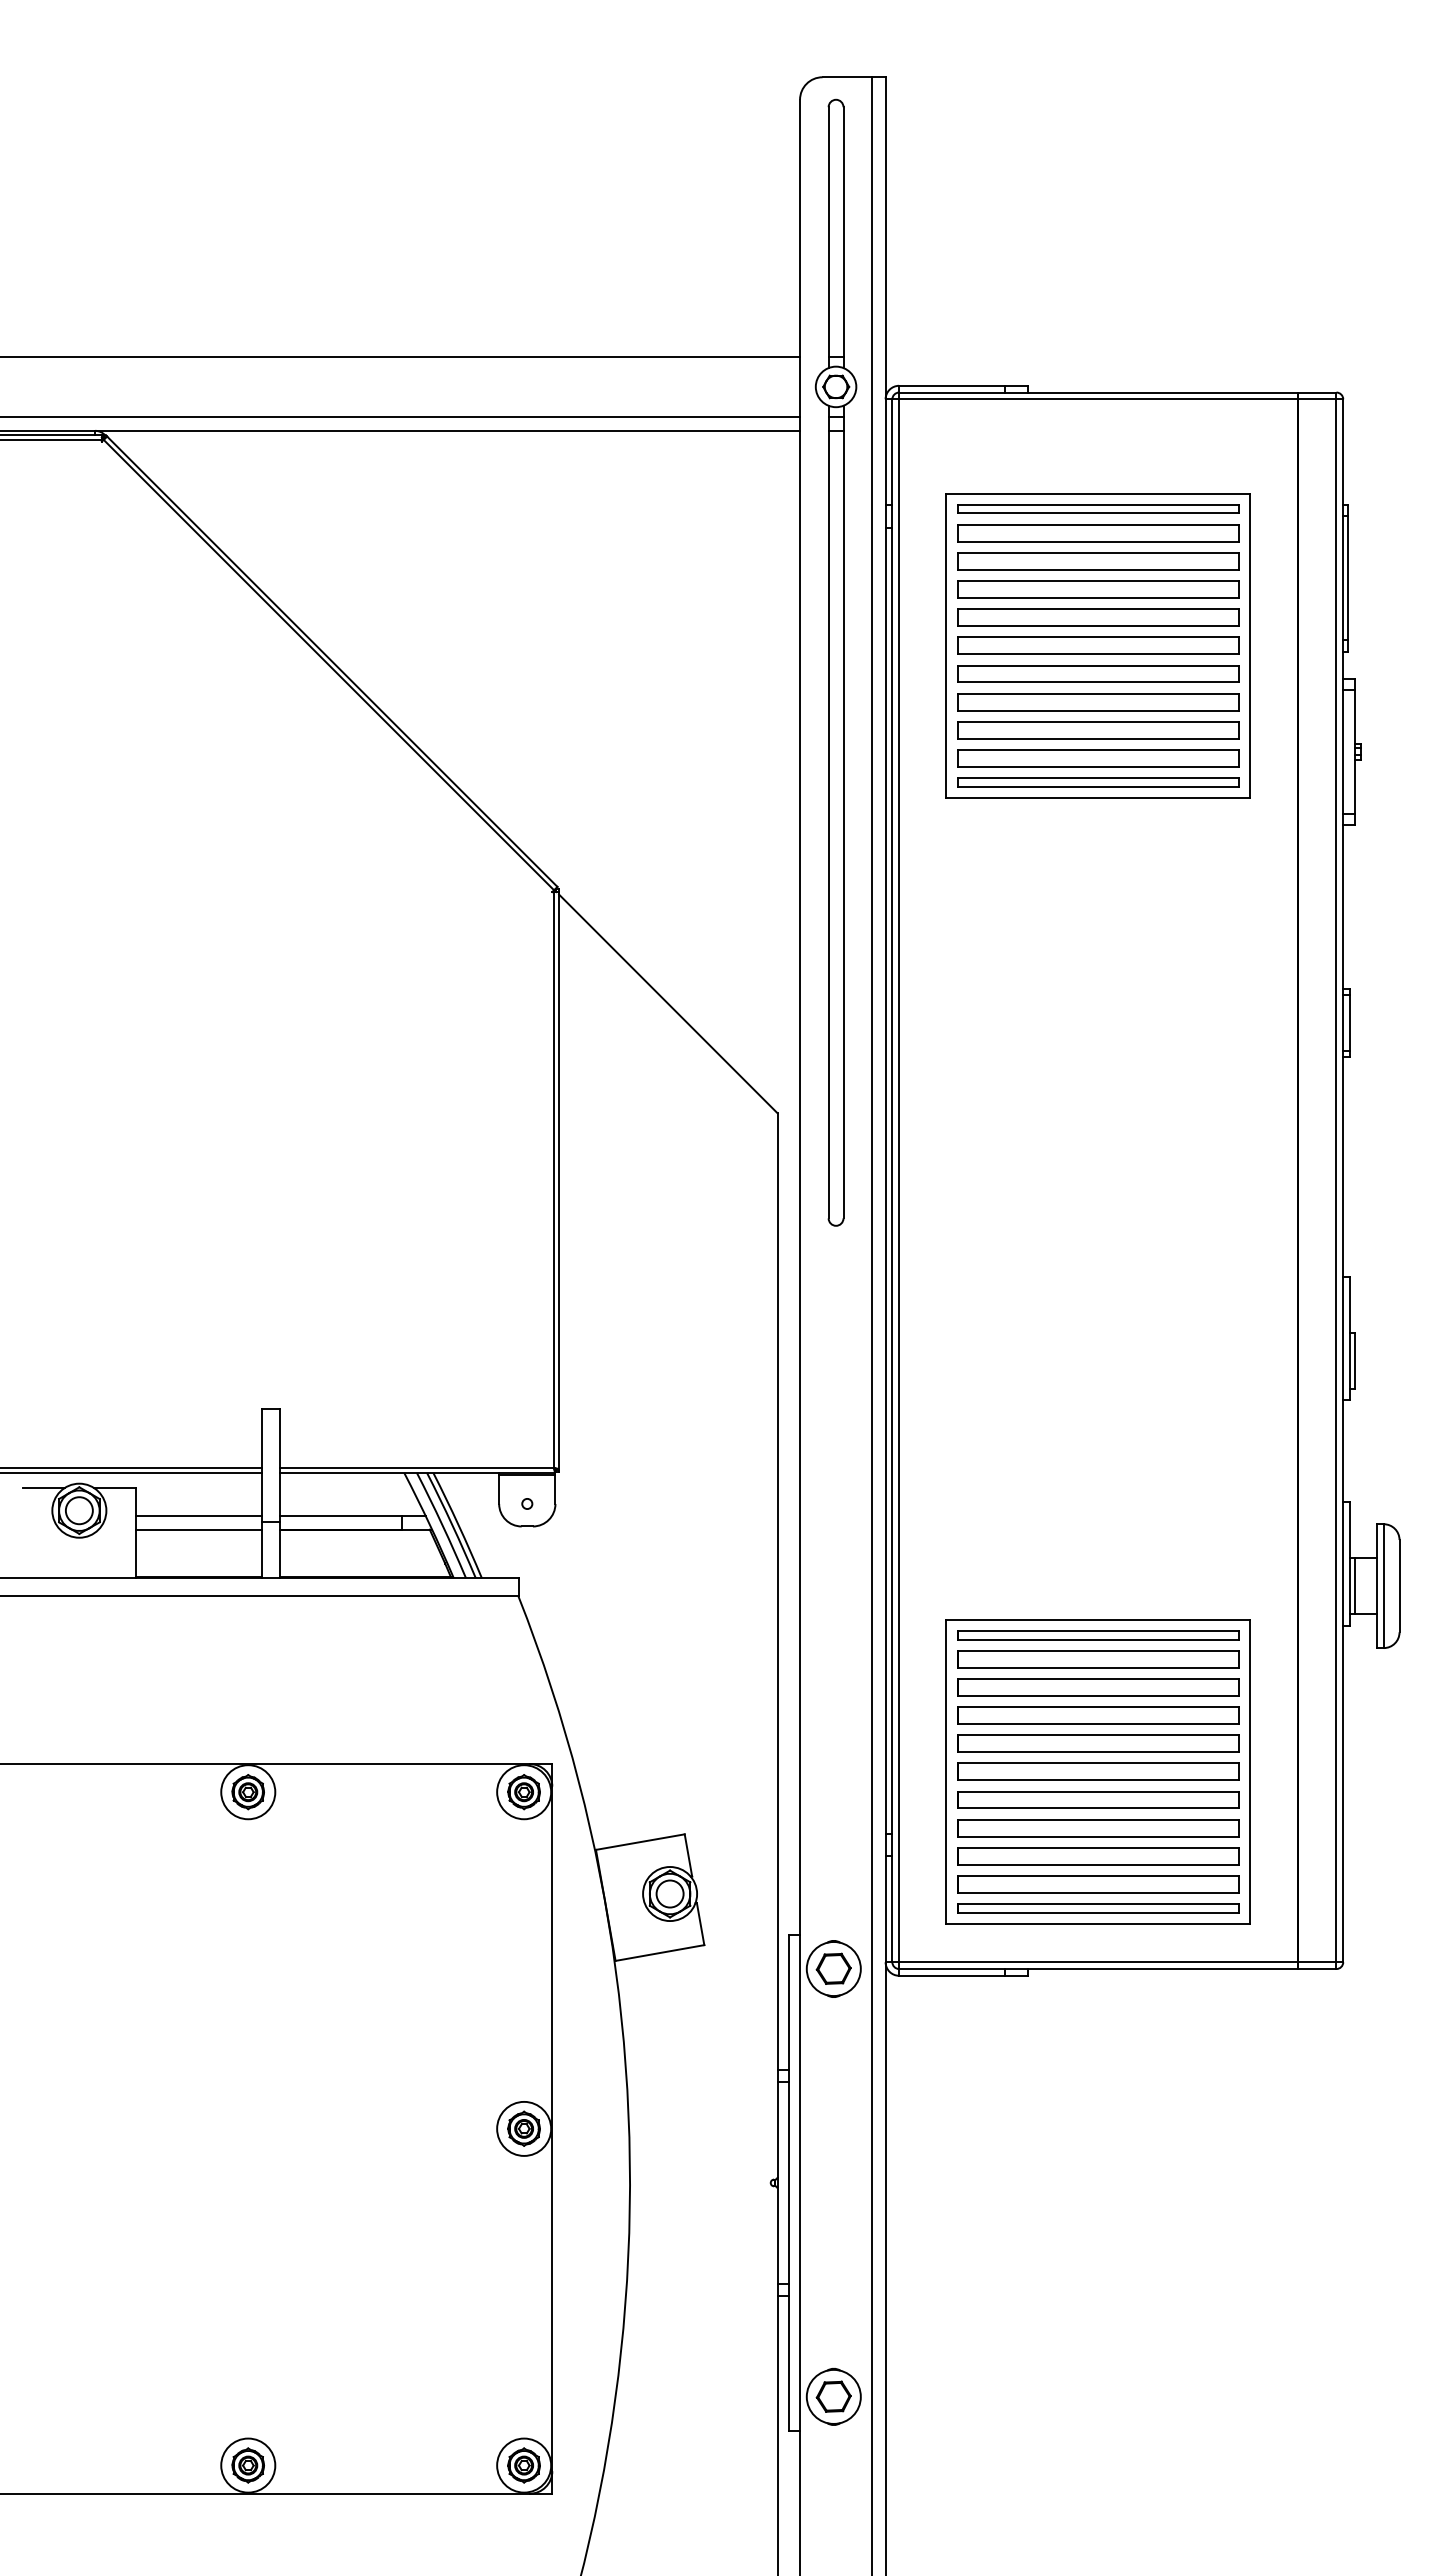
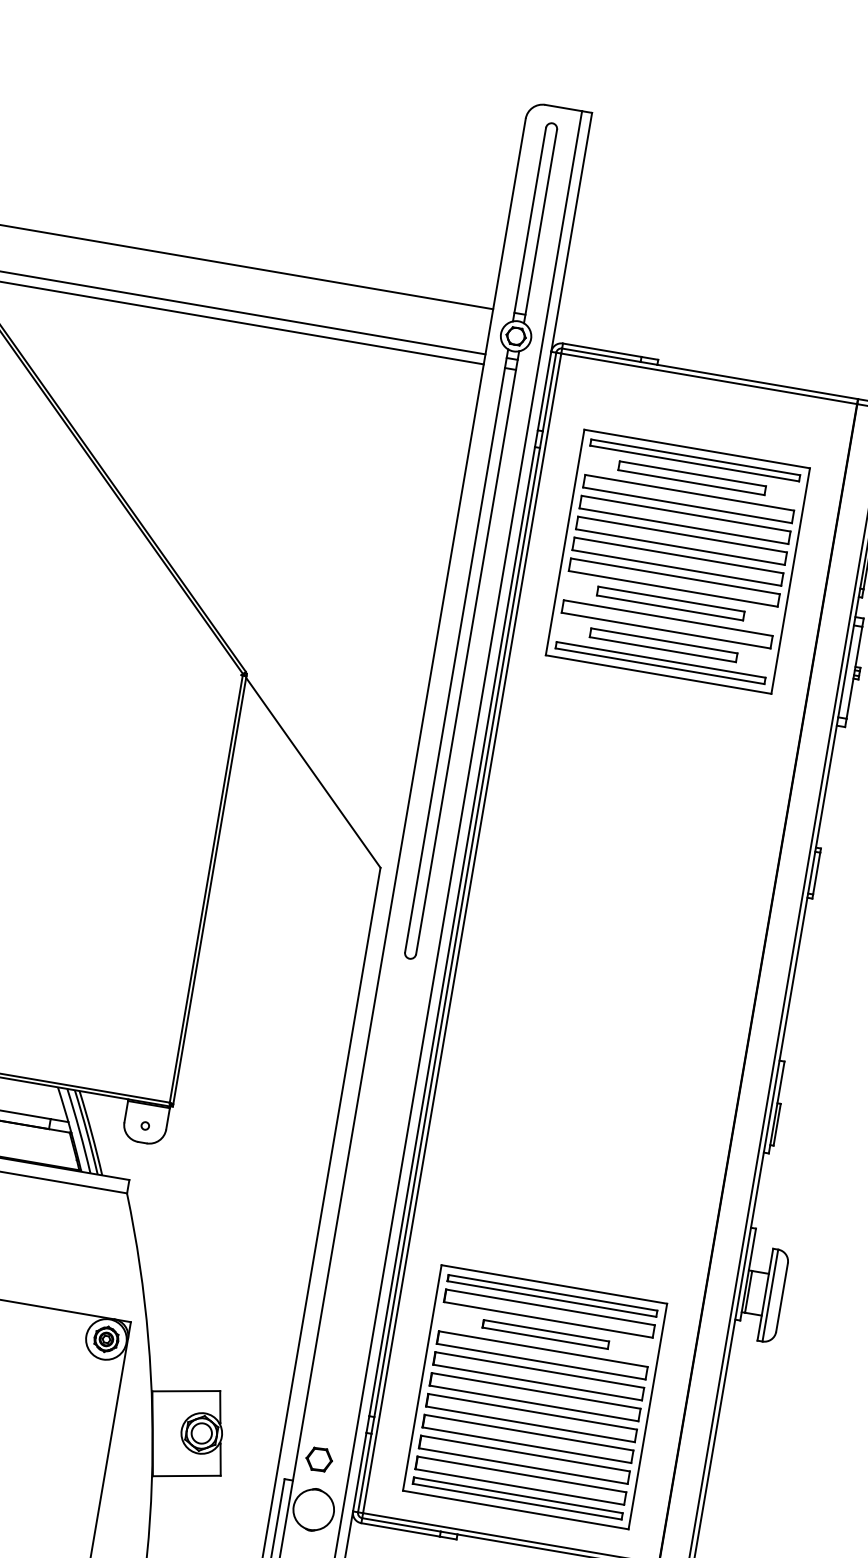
part: (1098, 533) -> (692, 478), size x0.7
part: (1098, 702) -> (670, 603), size x0.7
part: (1098, 758) -> (663, 645), size x0.7
part: (1098, 1687) -> (545, 1334), size x0.6
part: (833, 1968) -> (319, 1459), moved

